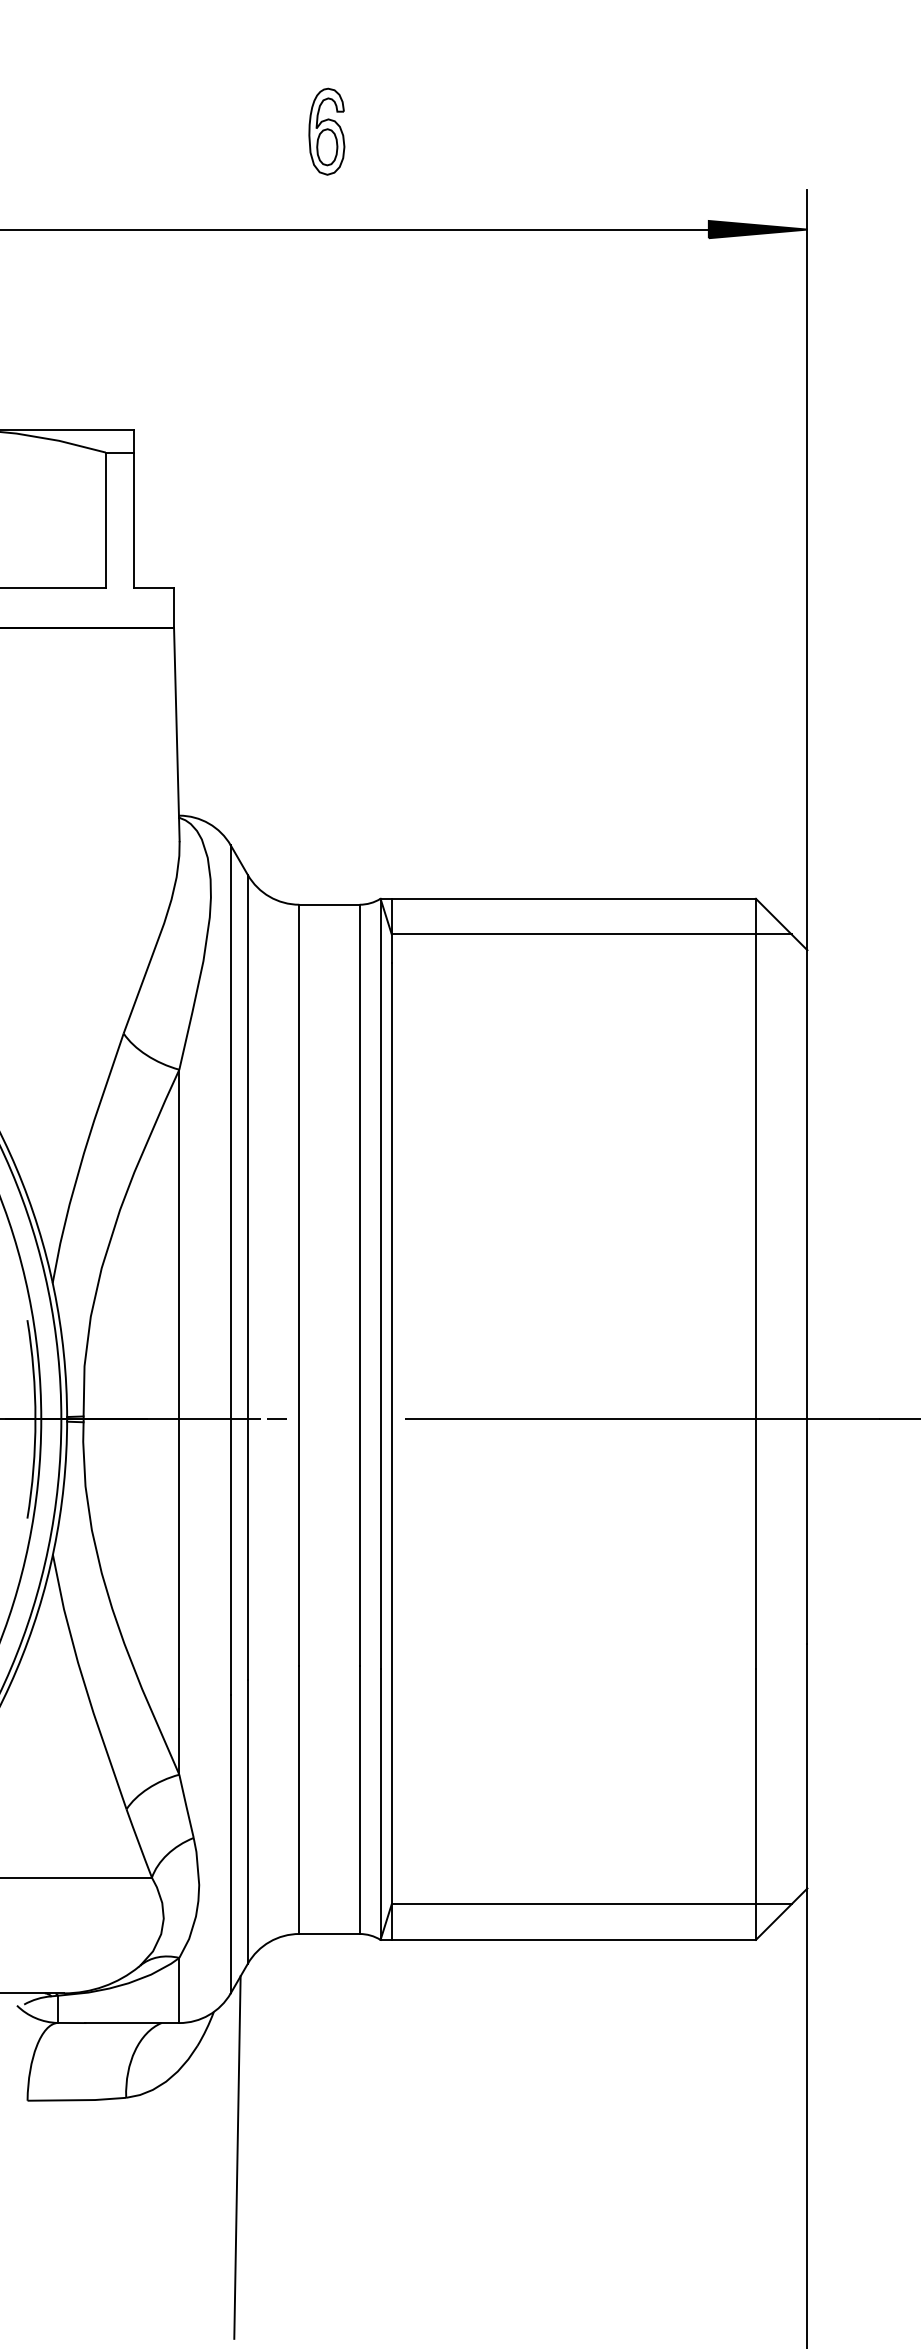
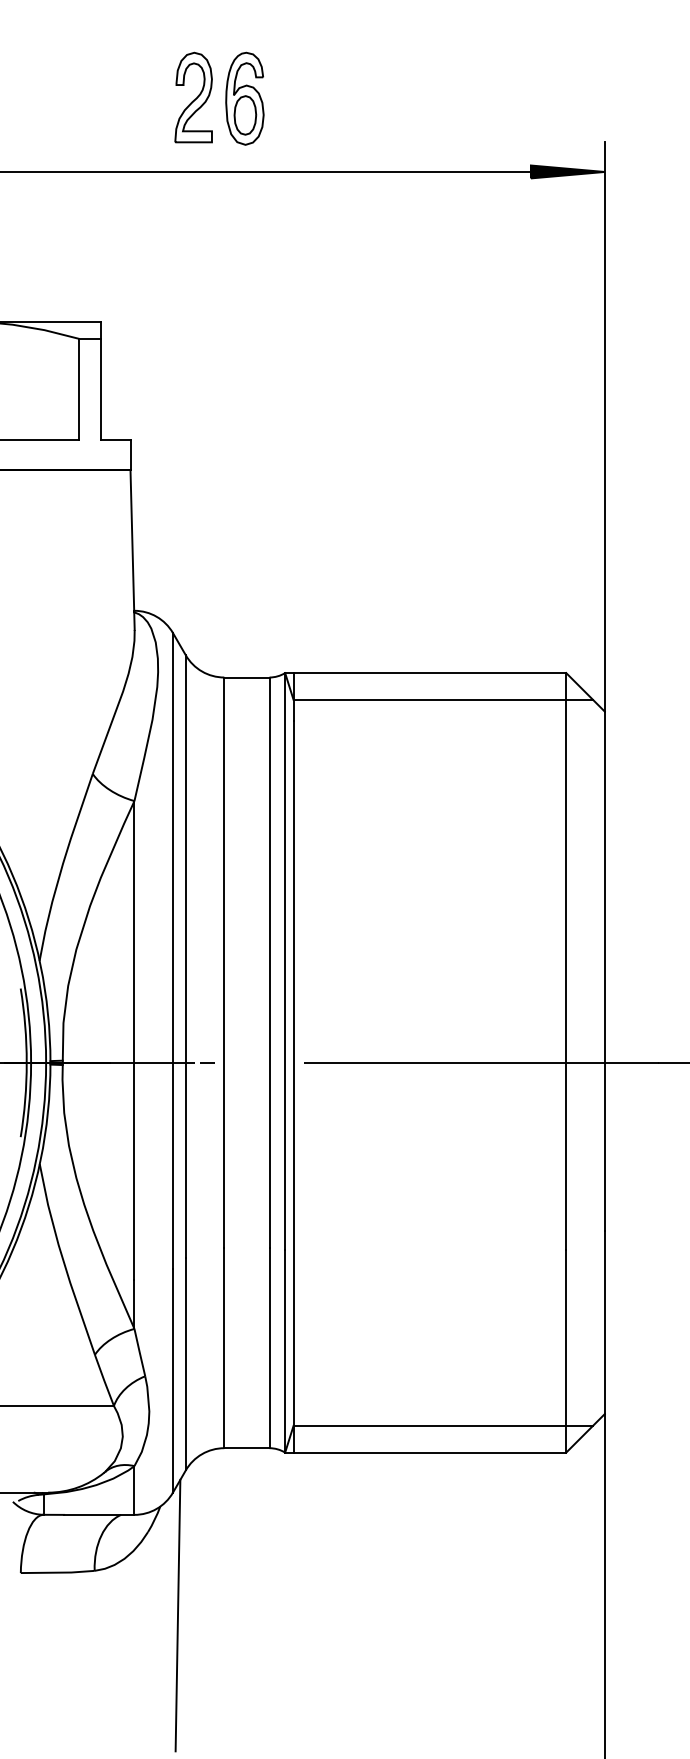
part: (258, 130) -> (193, 97), added
part: (326, 131) -> (244, 98), size x1.43

